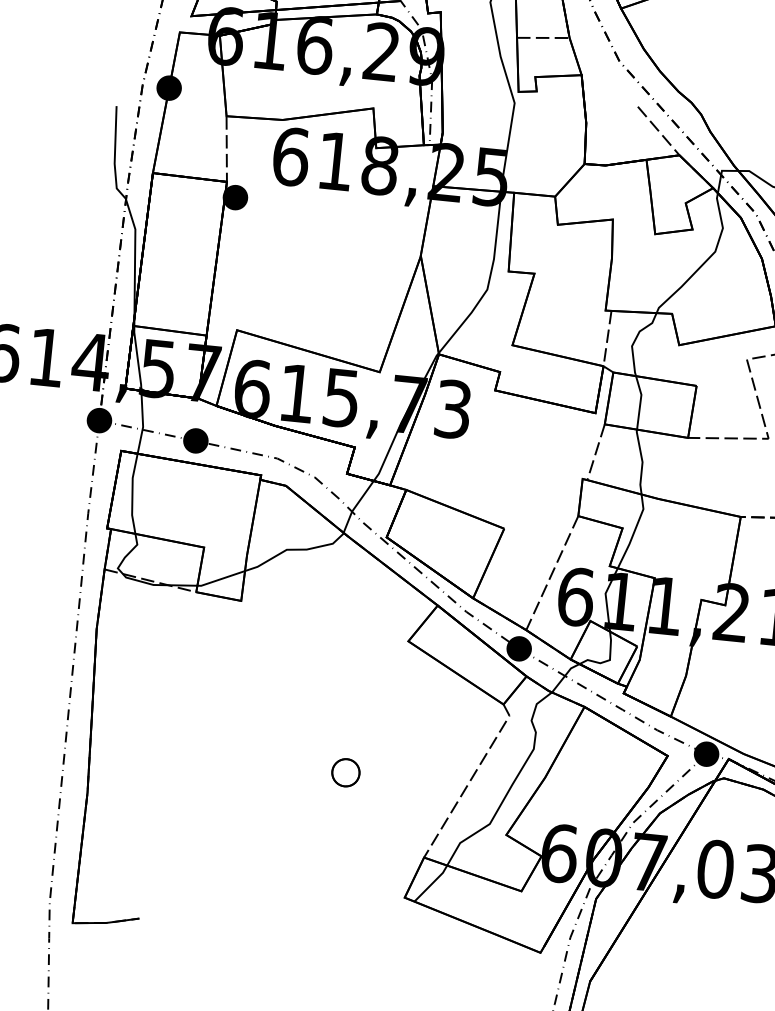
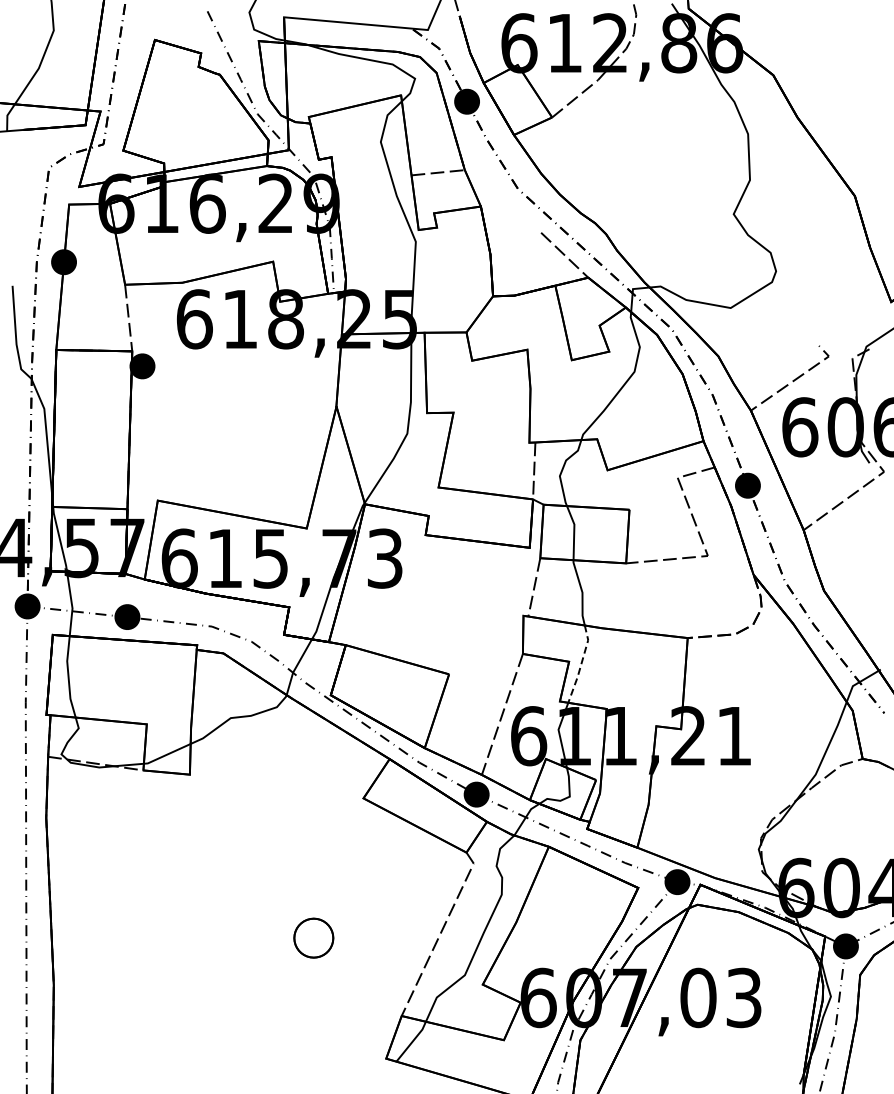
line: (634, 532) -> (581, 664), solid -> dashed
part: (345, 772) -> (313, 937), size x1.4

